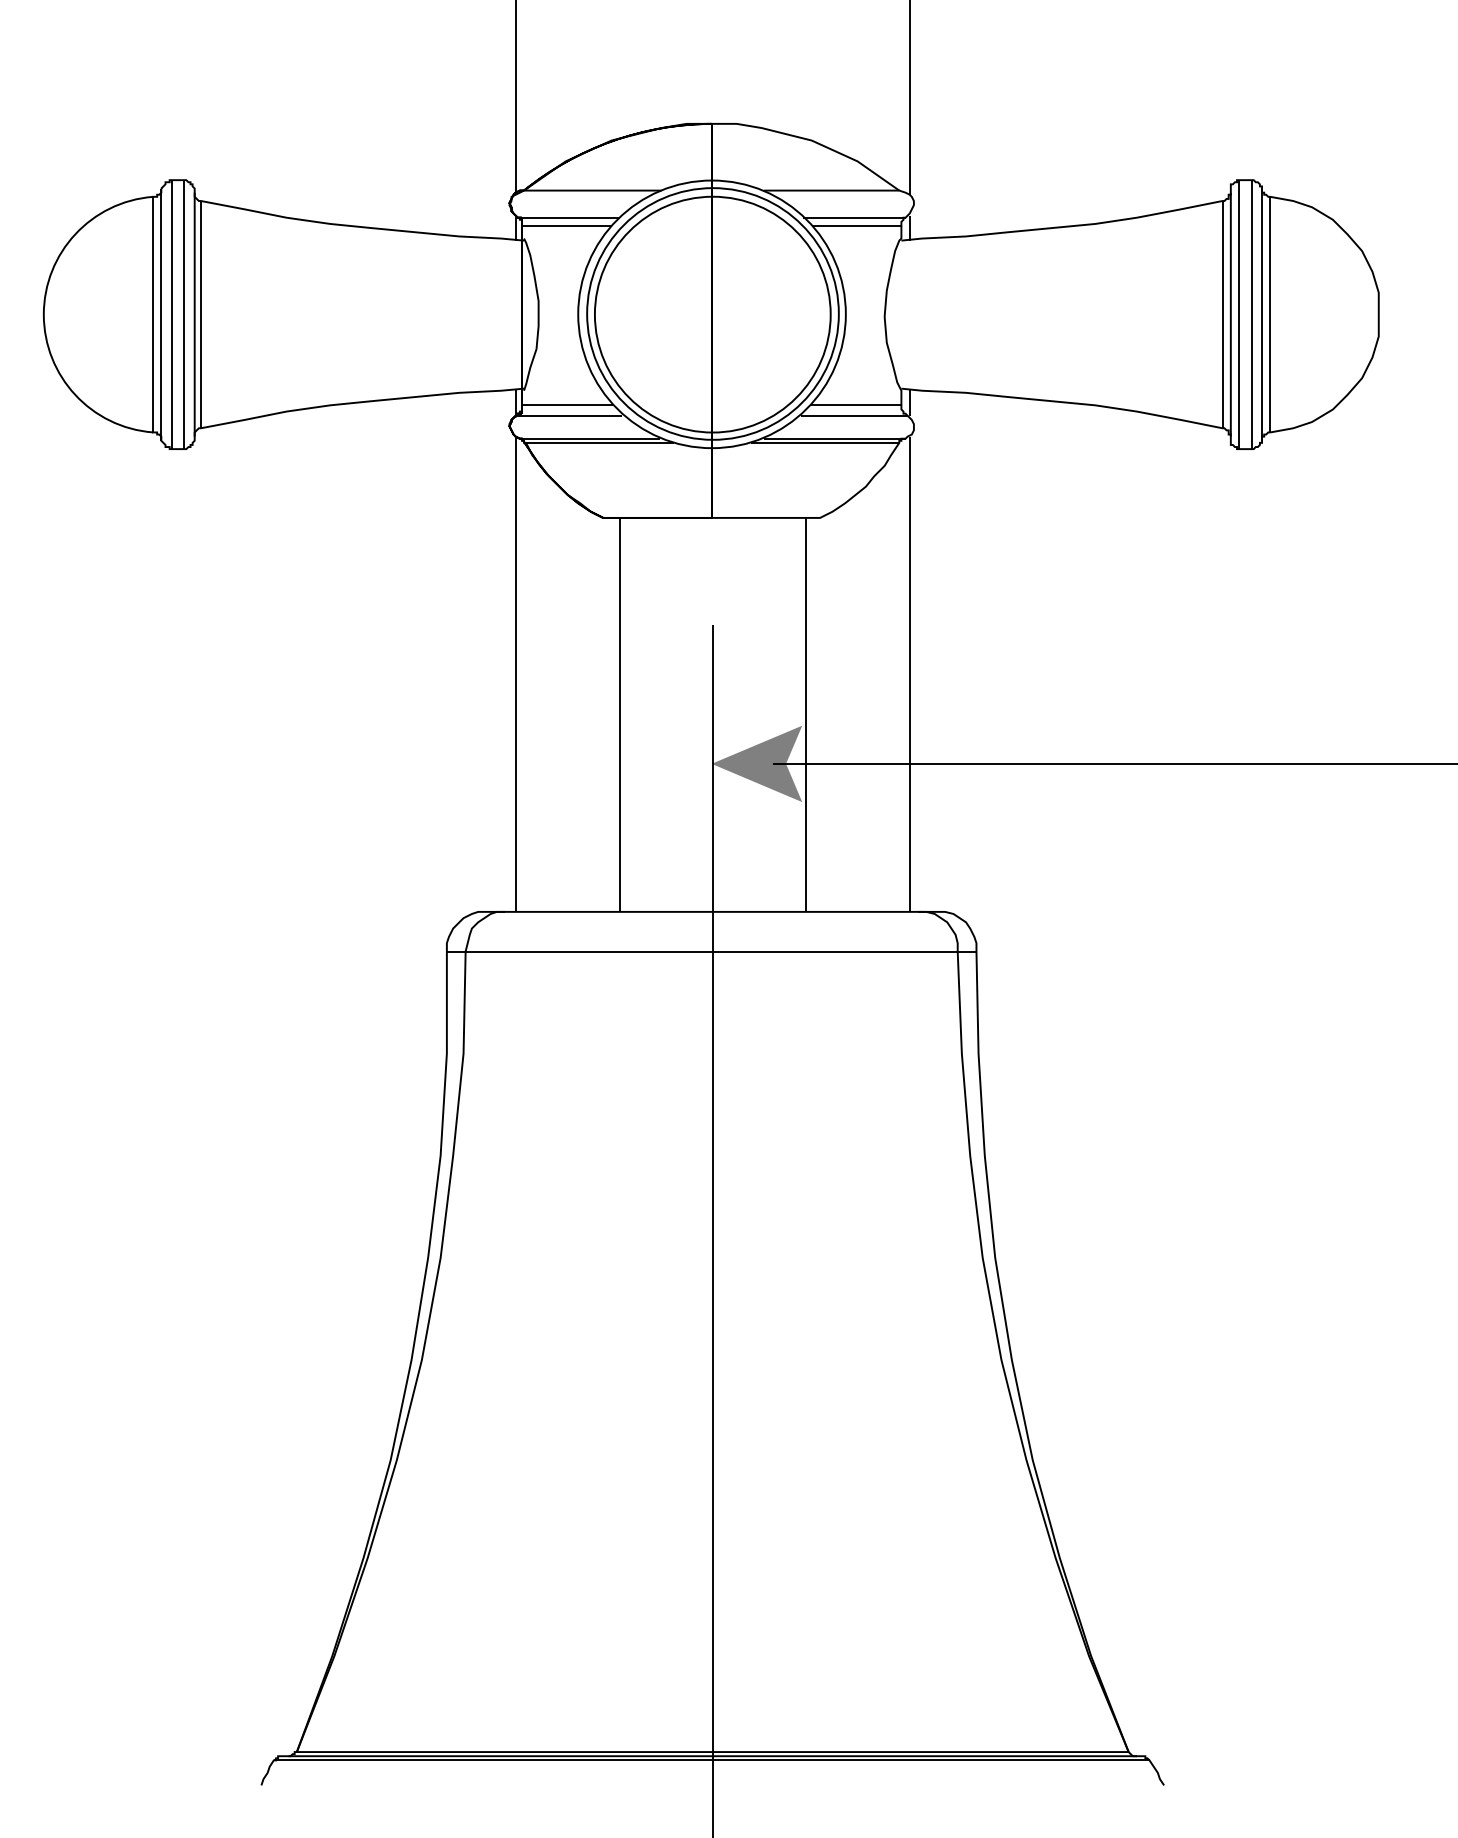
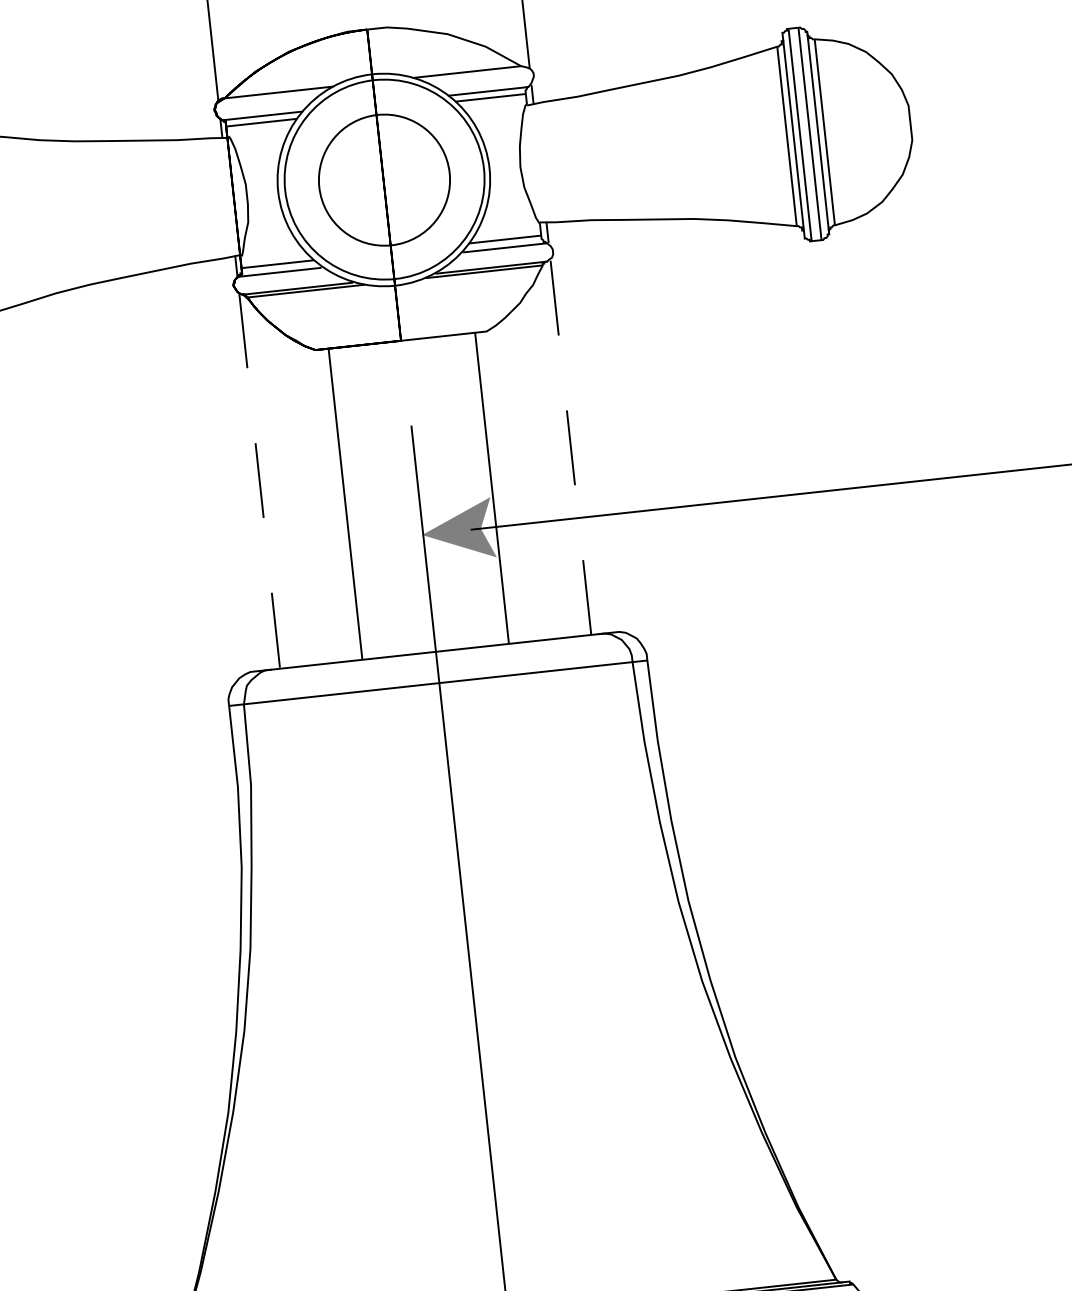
circle: (712, 314) -> (384, 180), size x0.7
line: (515, 674) -> (259, 481), solid -> dashed
line: (909, 674) -> (570, 447), solid -> dashed

